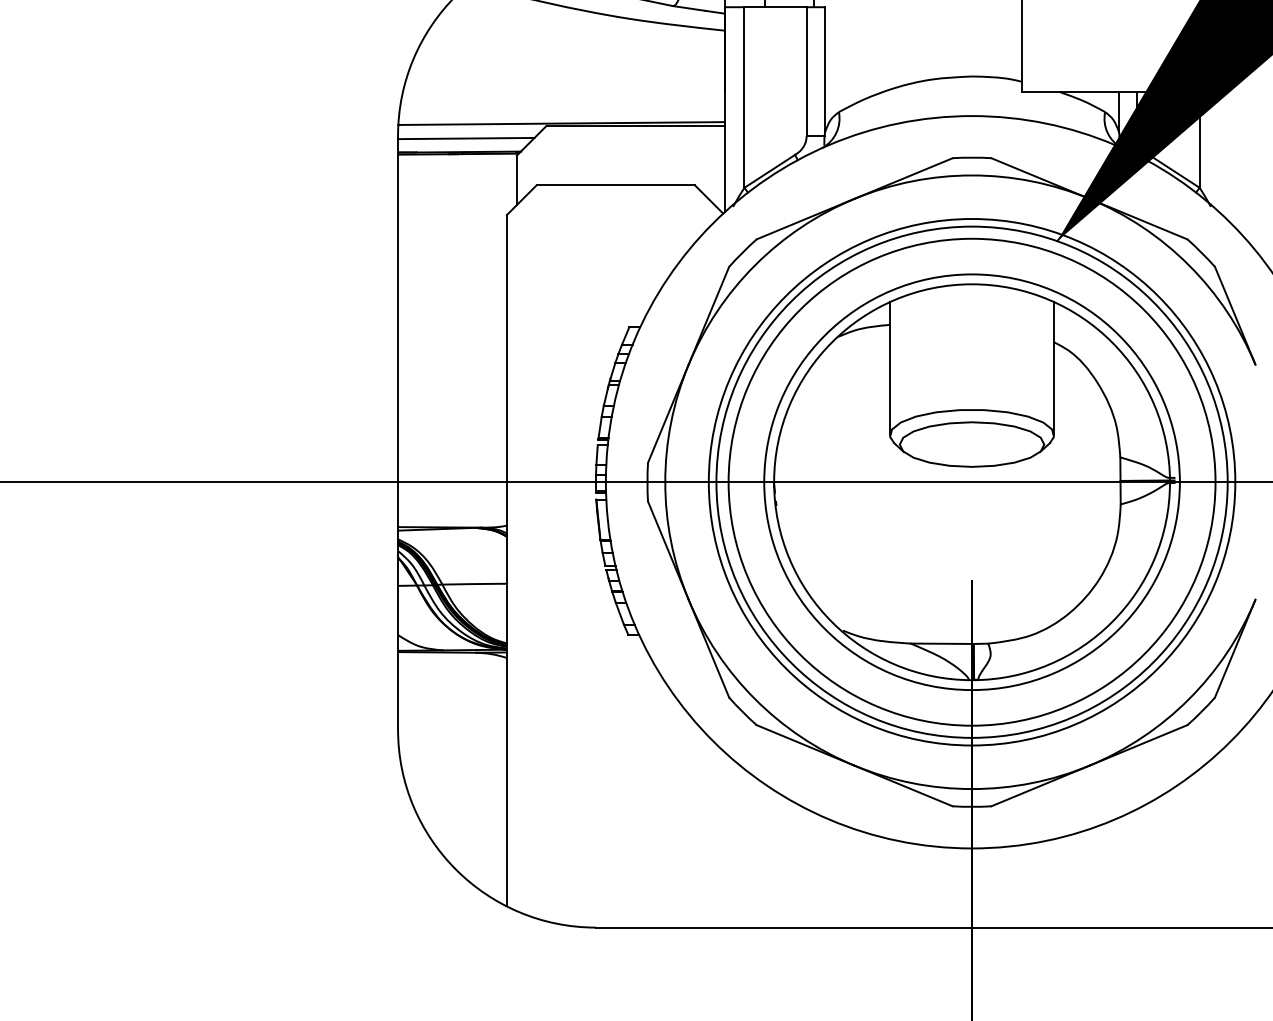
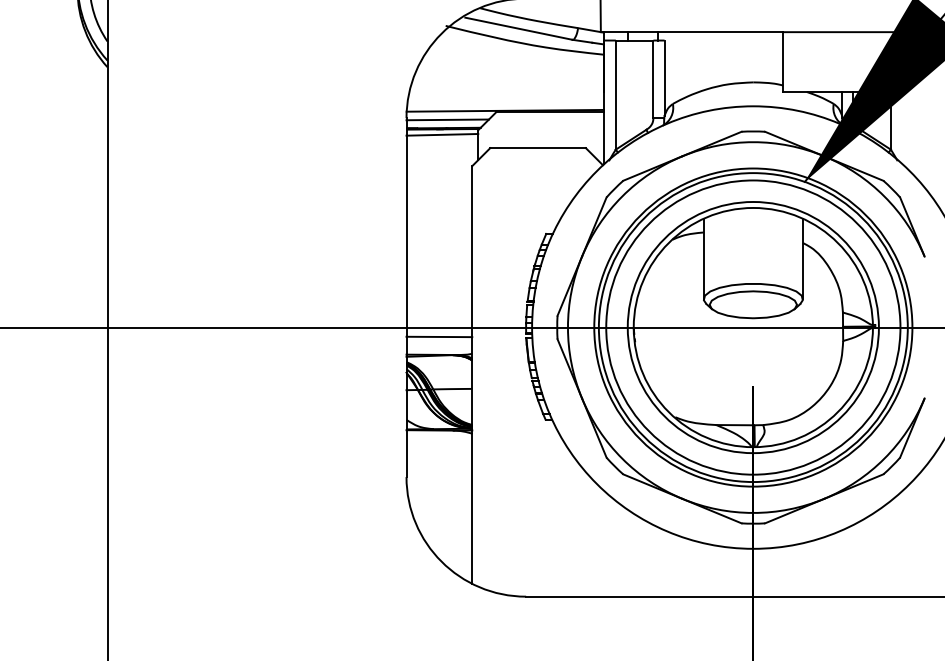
line: (457, 162) -> (442, 134), added
line: (452, 497) -> (439, 336), added

